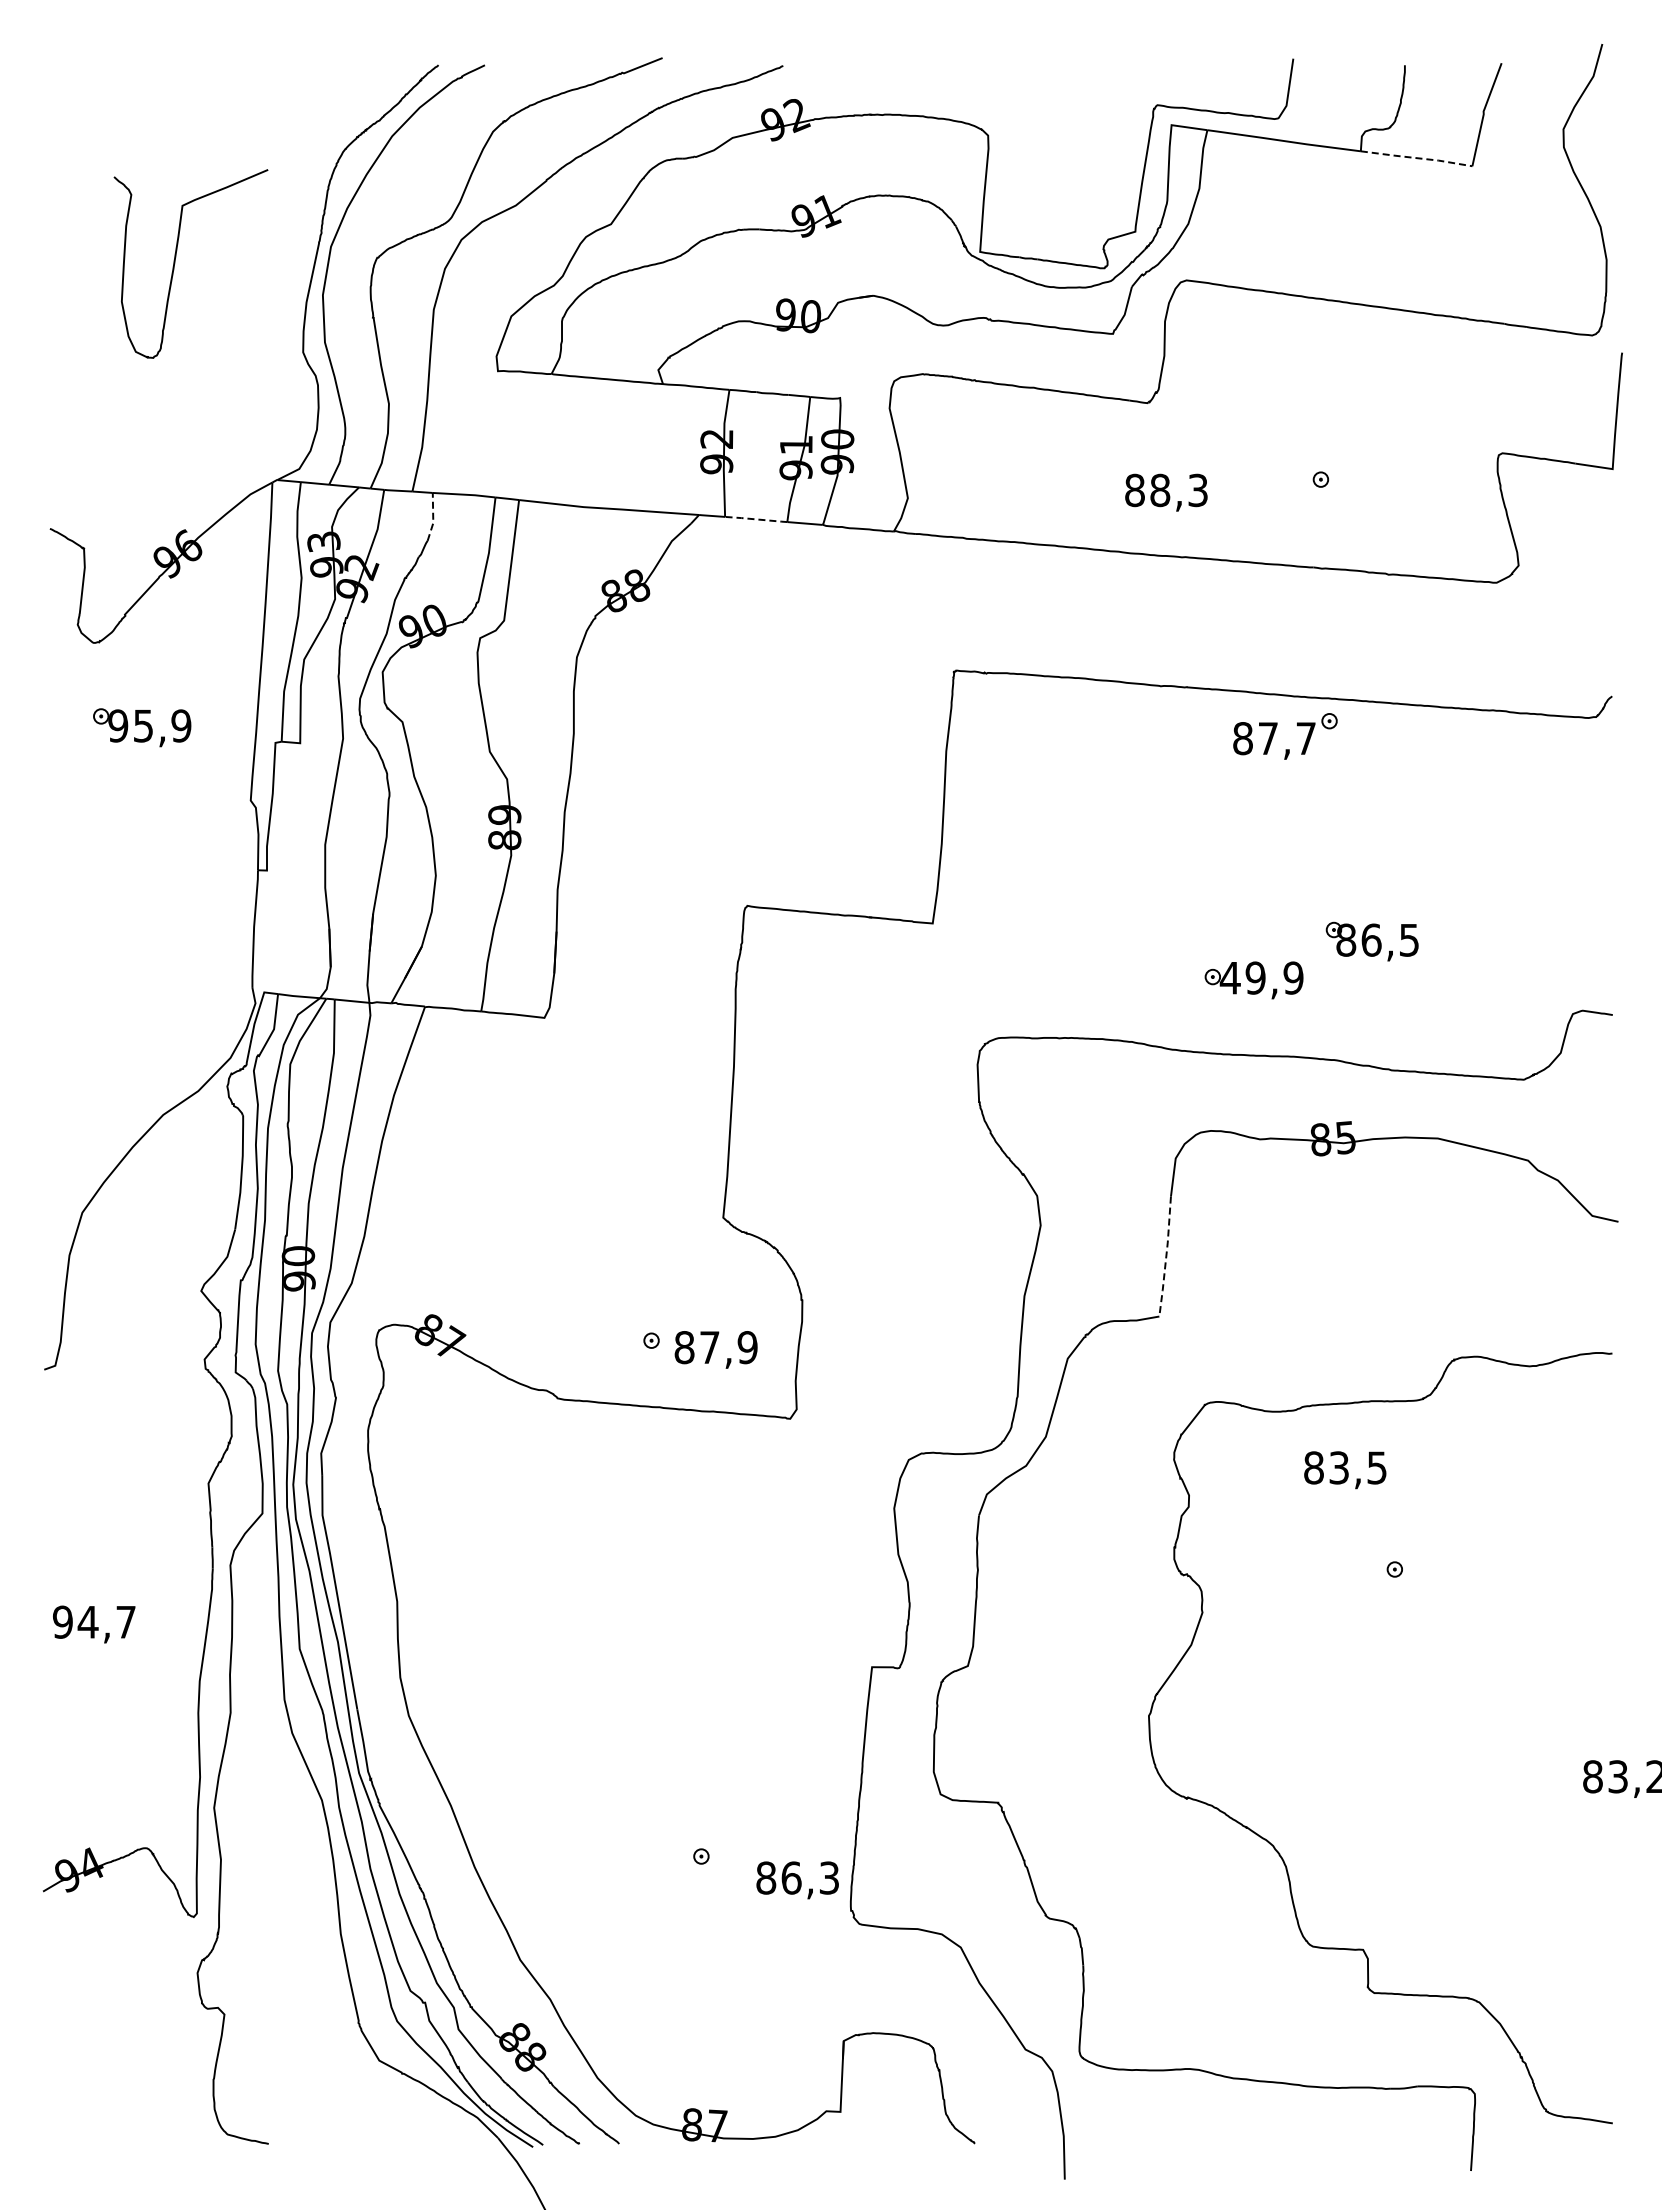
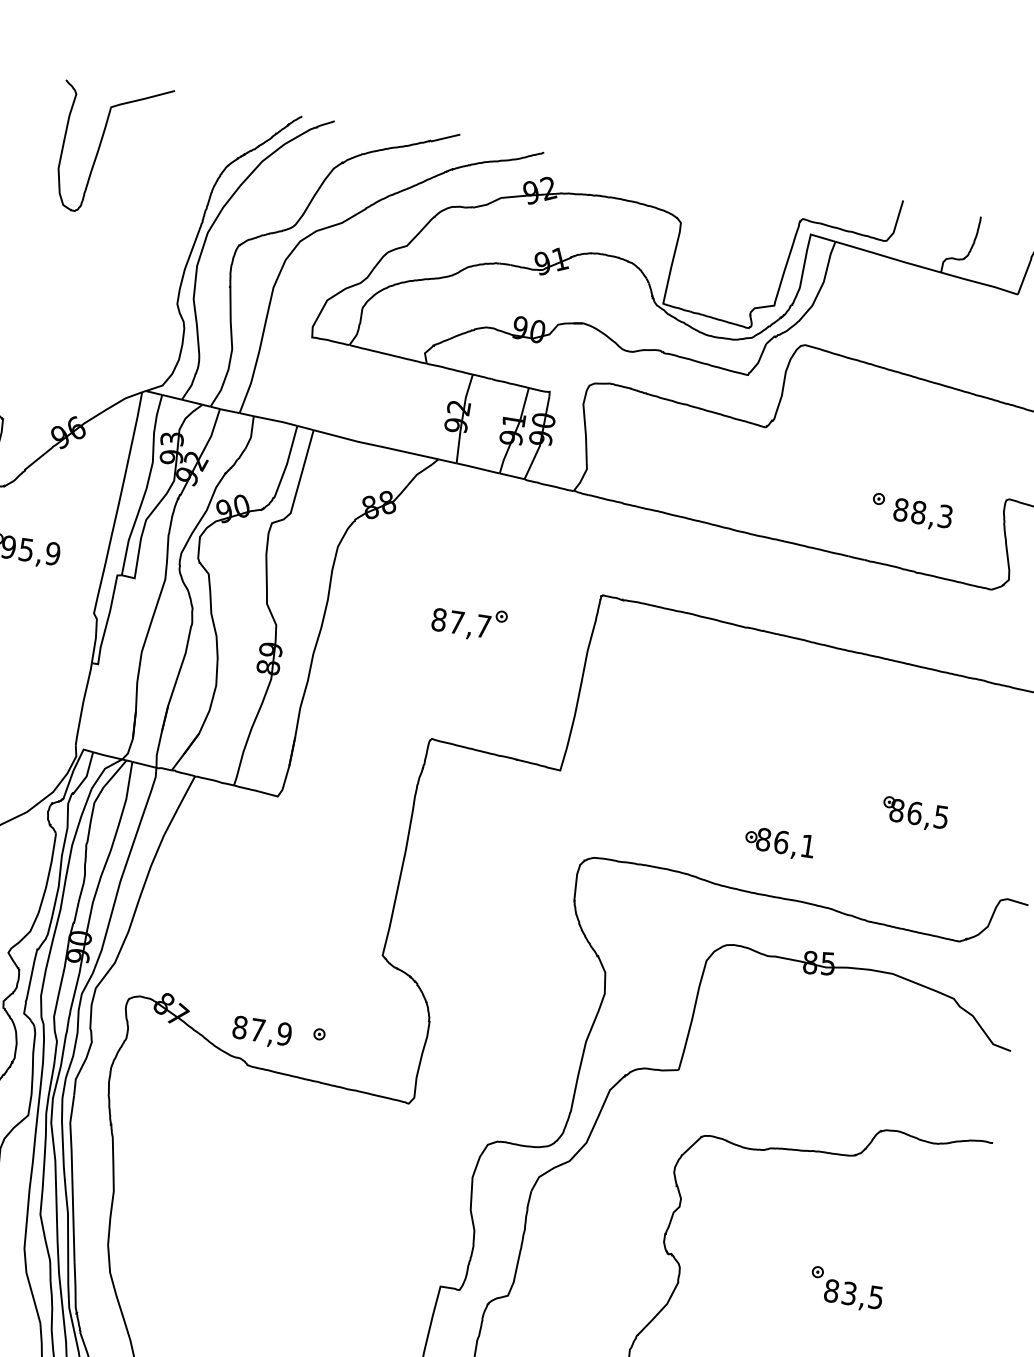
line: (1416, 158) -> (979, 283), dashed -> solid
curve: (175, 263) -> (100, 147), moved
text: (1166, 492) -> (922, 514), moved
line: (433, 517) -> (251, 433), dashed -> solid
line: (756, 519) -> (478, 468), dashed -> solid
part: (1275, 731) -> (462, 618), moved
part: (1371, 941) -> (914, 814), moved
text: (1261, 977) -> (785, 842), 49,9 -> 86,1
line: (1166, 1256) -> (689, 1028), dashed -> solid
text: (715, 1349) -> (261, 1032), moved
text: (1345, 1470) -> (853, 1296), moved

